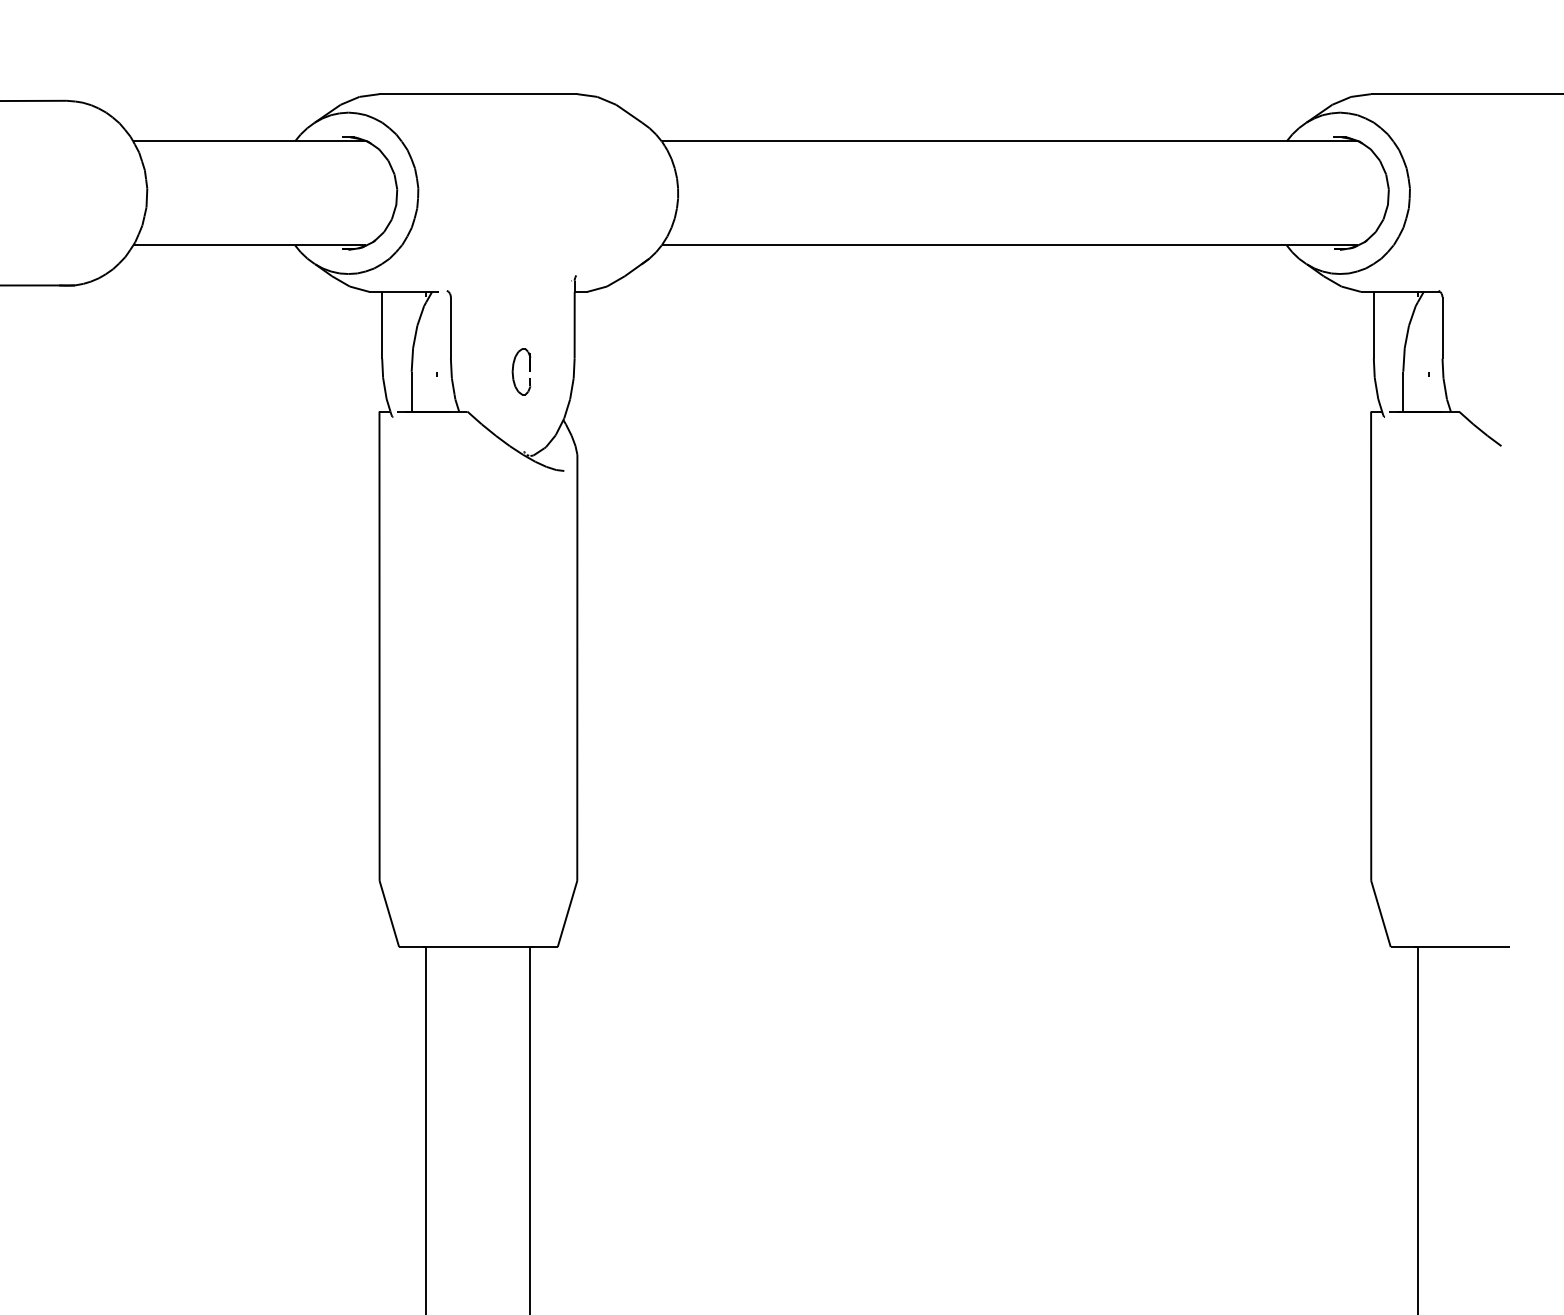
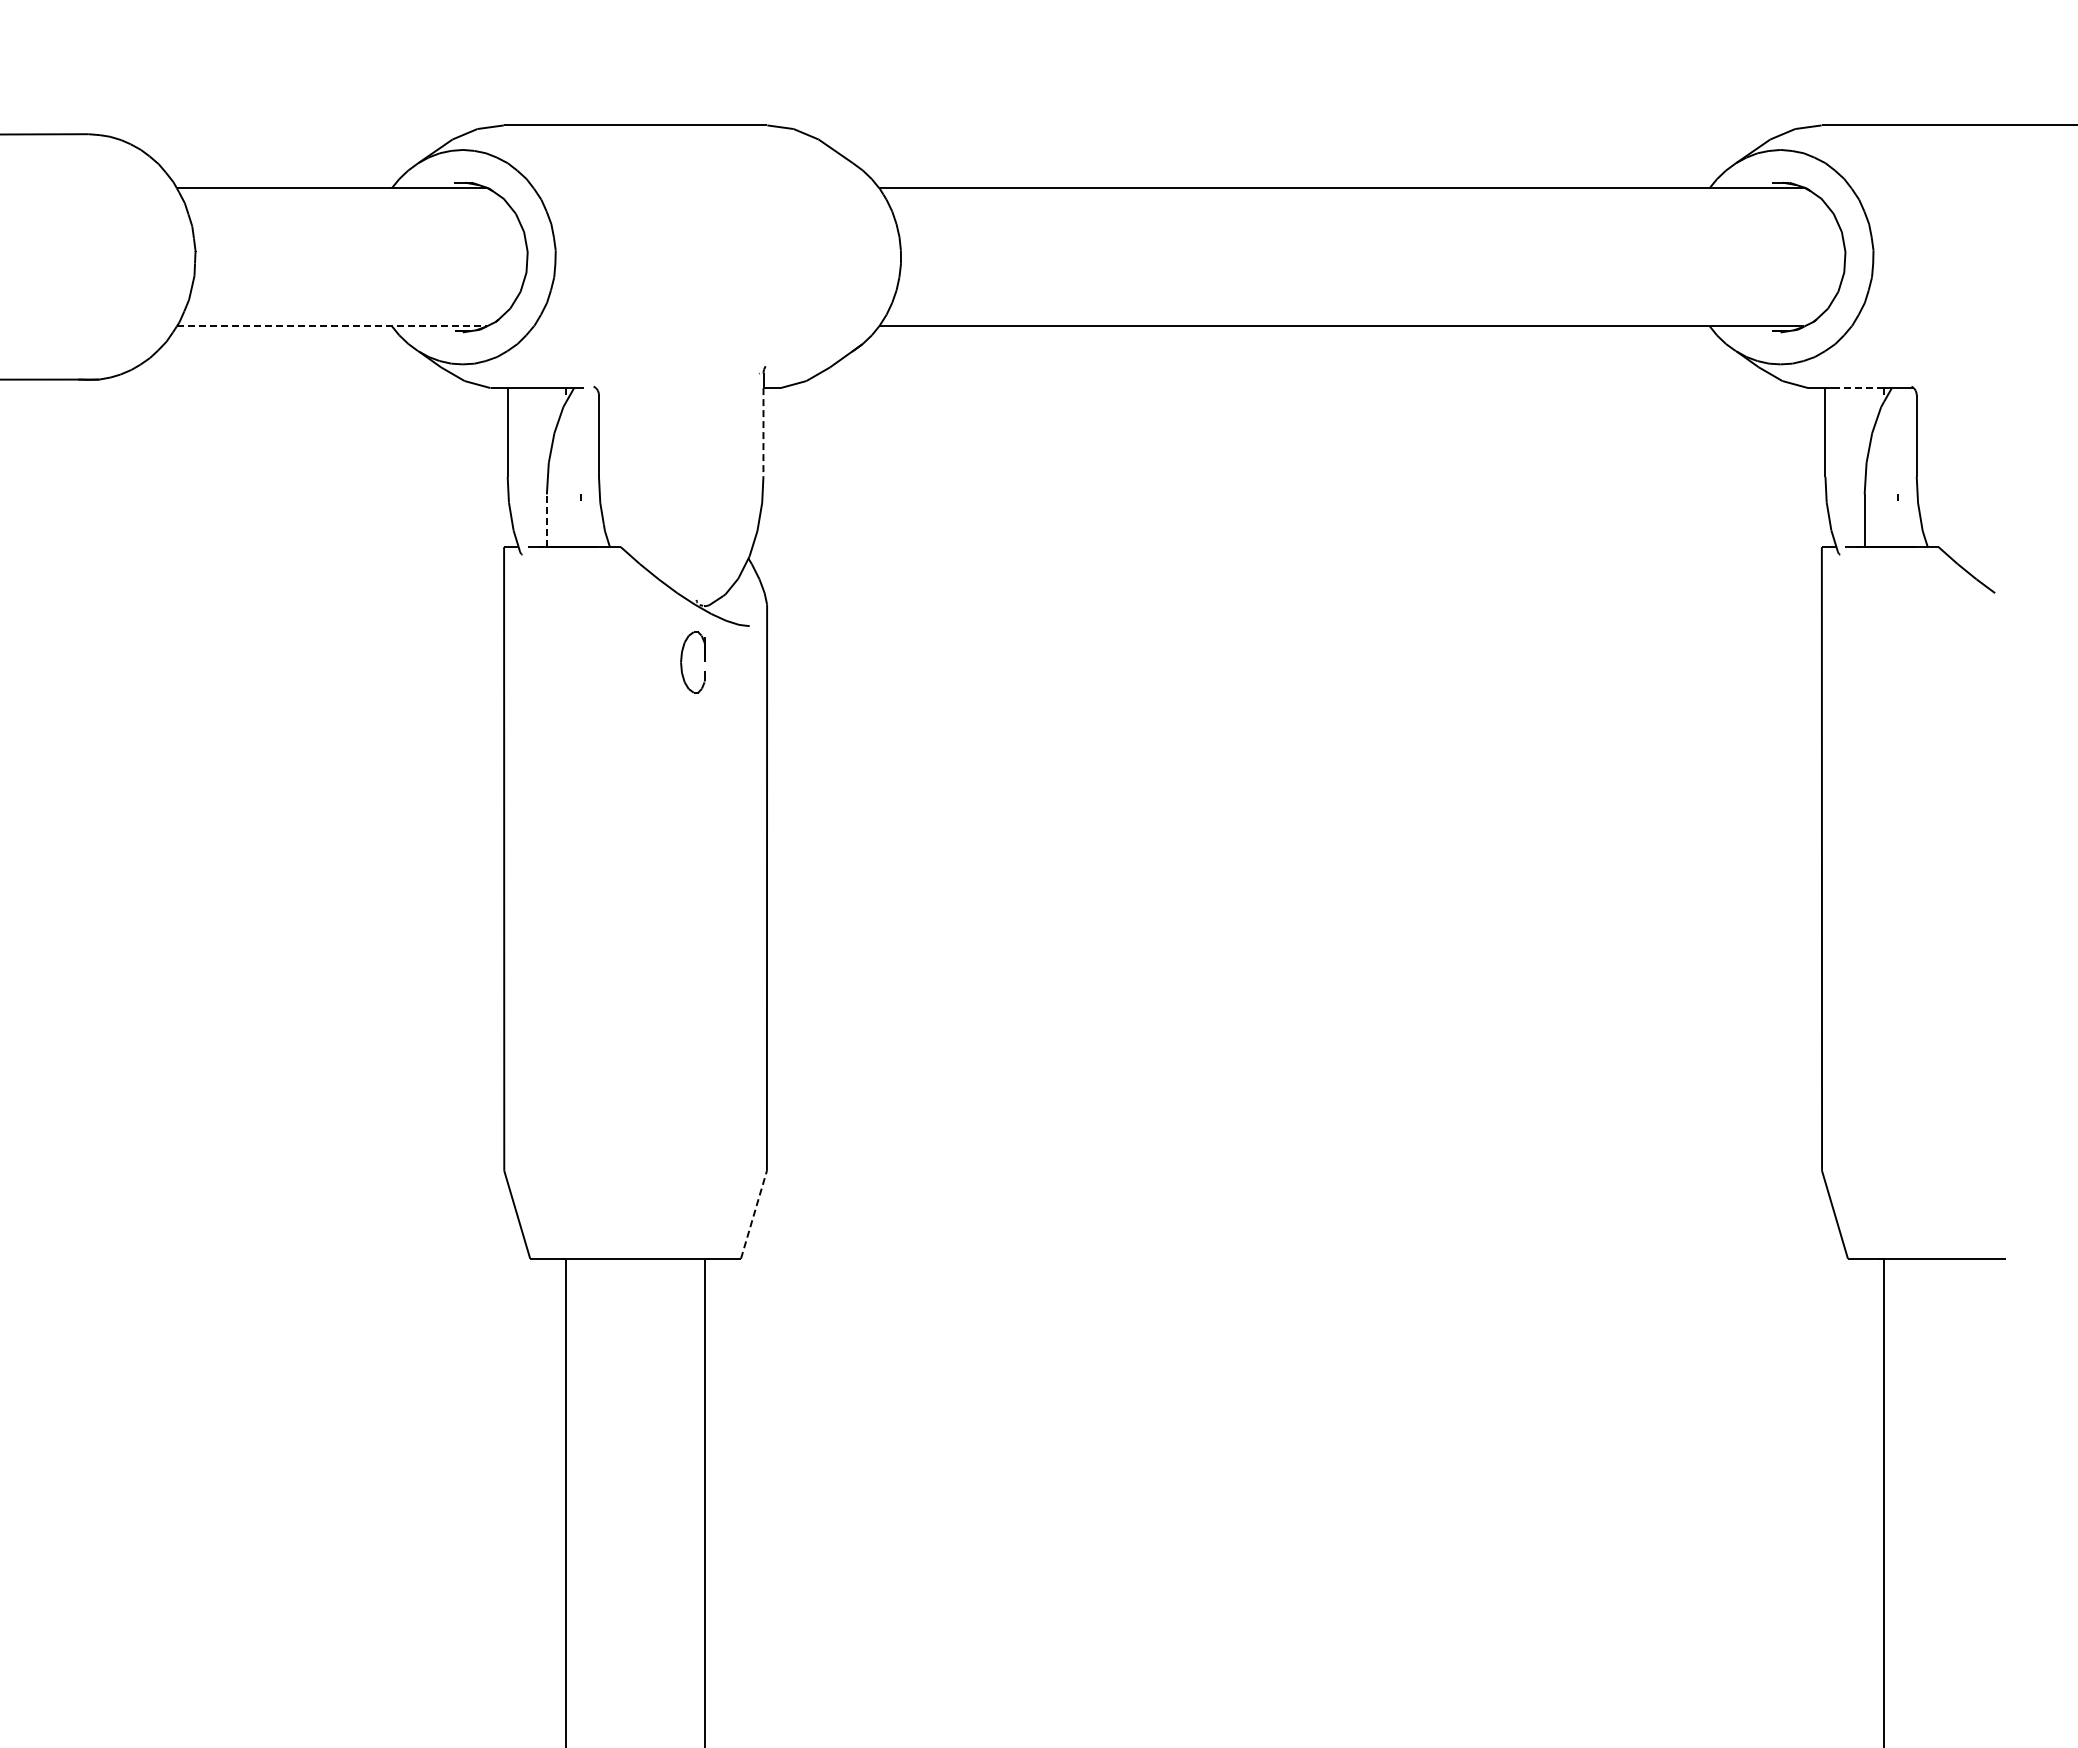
line: (249, 245) -> (331, 326), solid -> dashed
line: (1399, 292) -> (1859, 388), solid -> dashed
line: (574, 325) -> (763, 432), solid -> dashed
part: (513, 370) -> (682, 660), moved
line: (411, 391) -> (546, 520), solid -> dashed
line: (567, 913) -> (753, 1214), solid -> dashed

